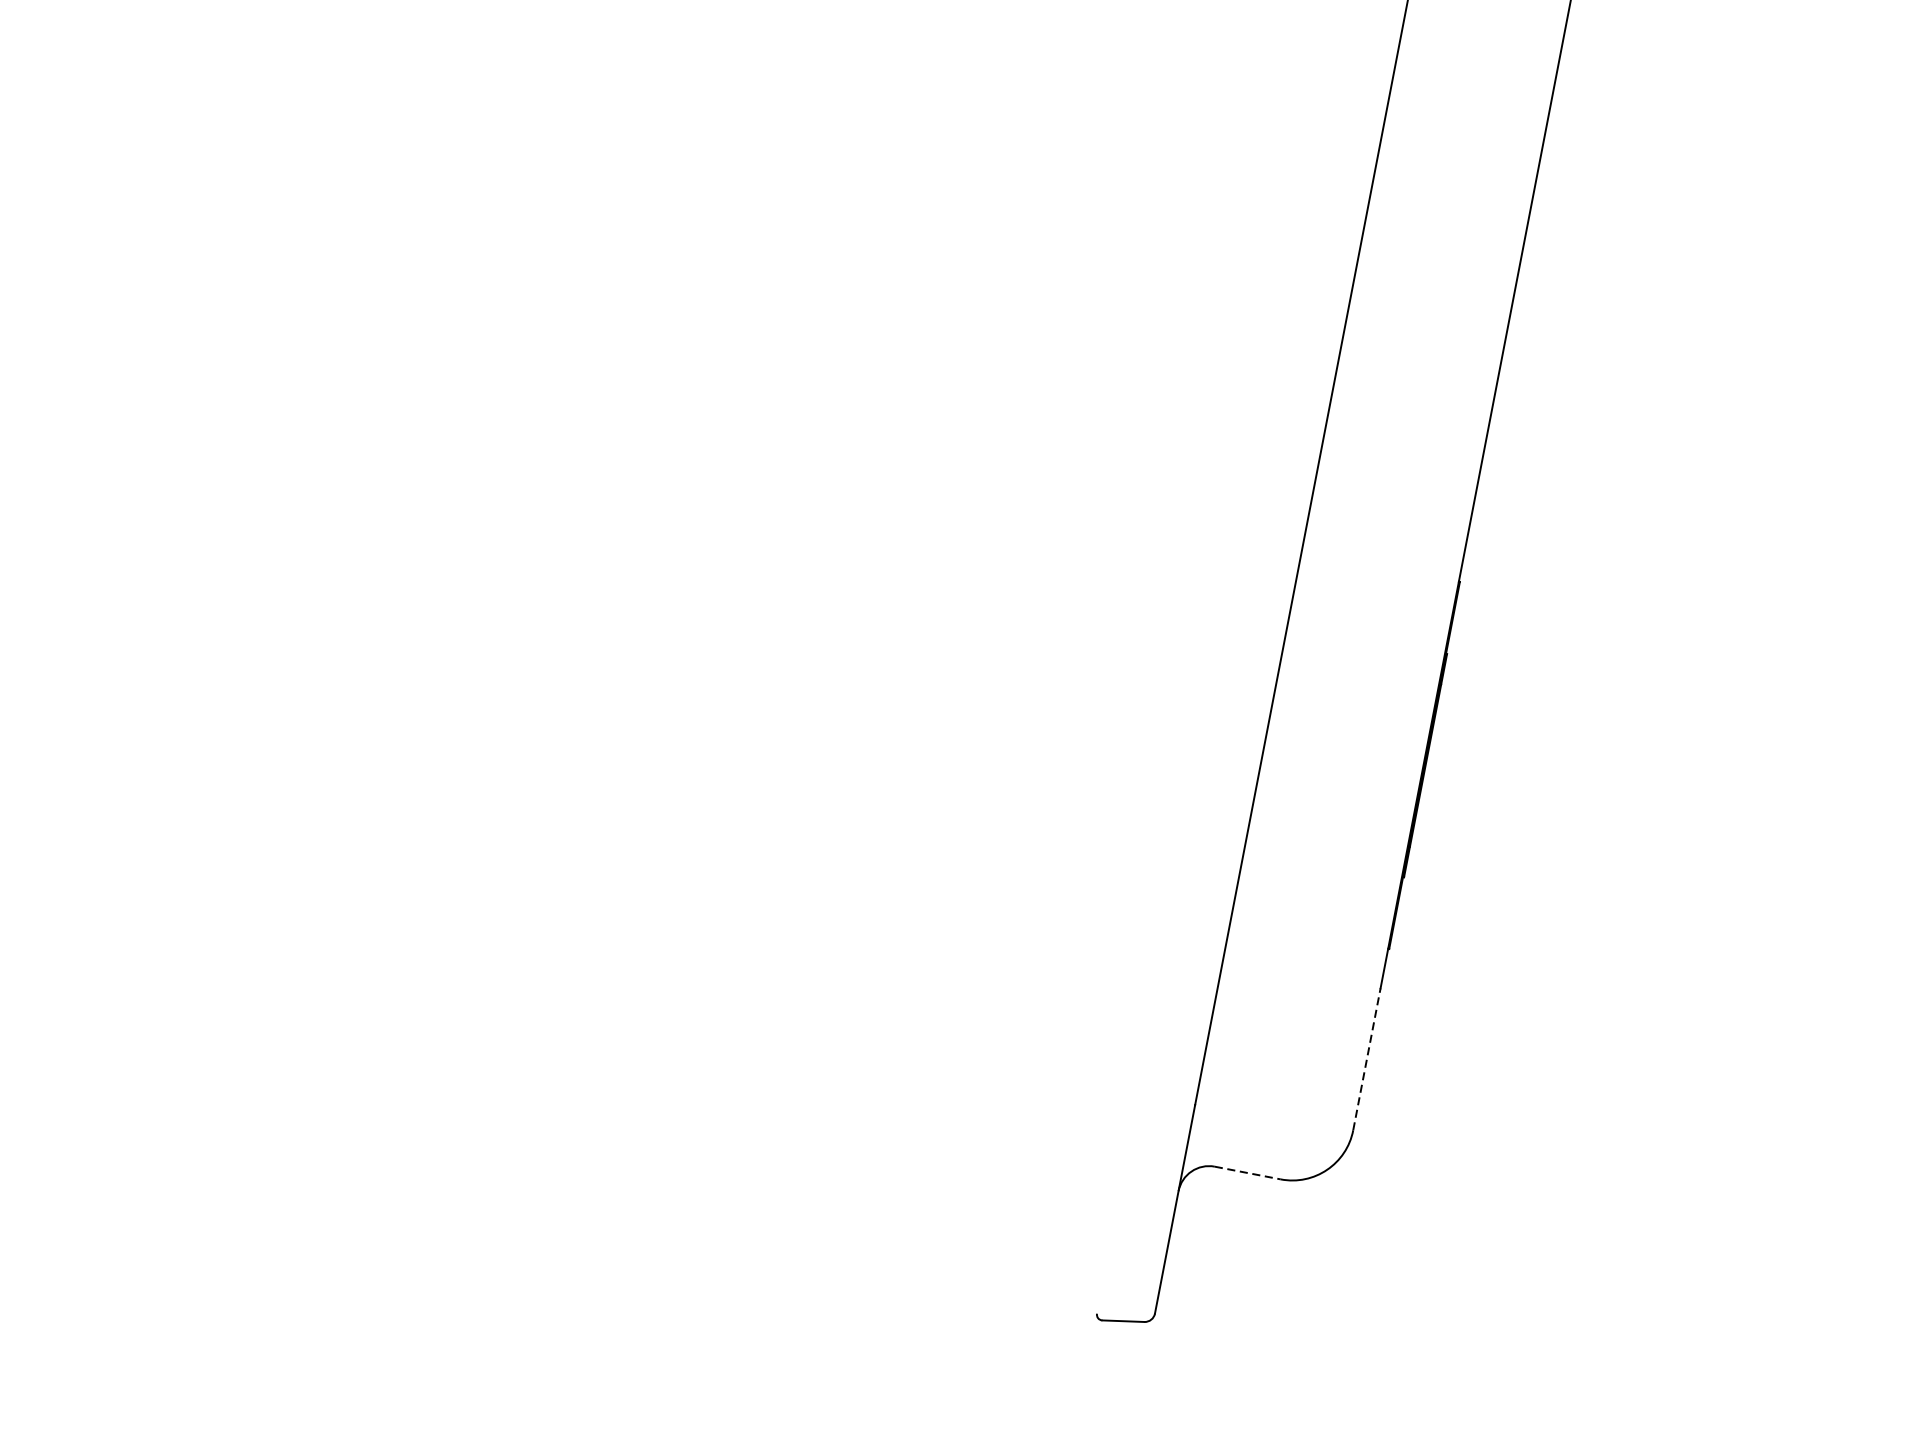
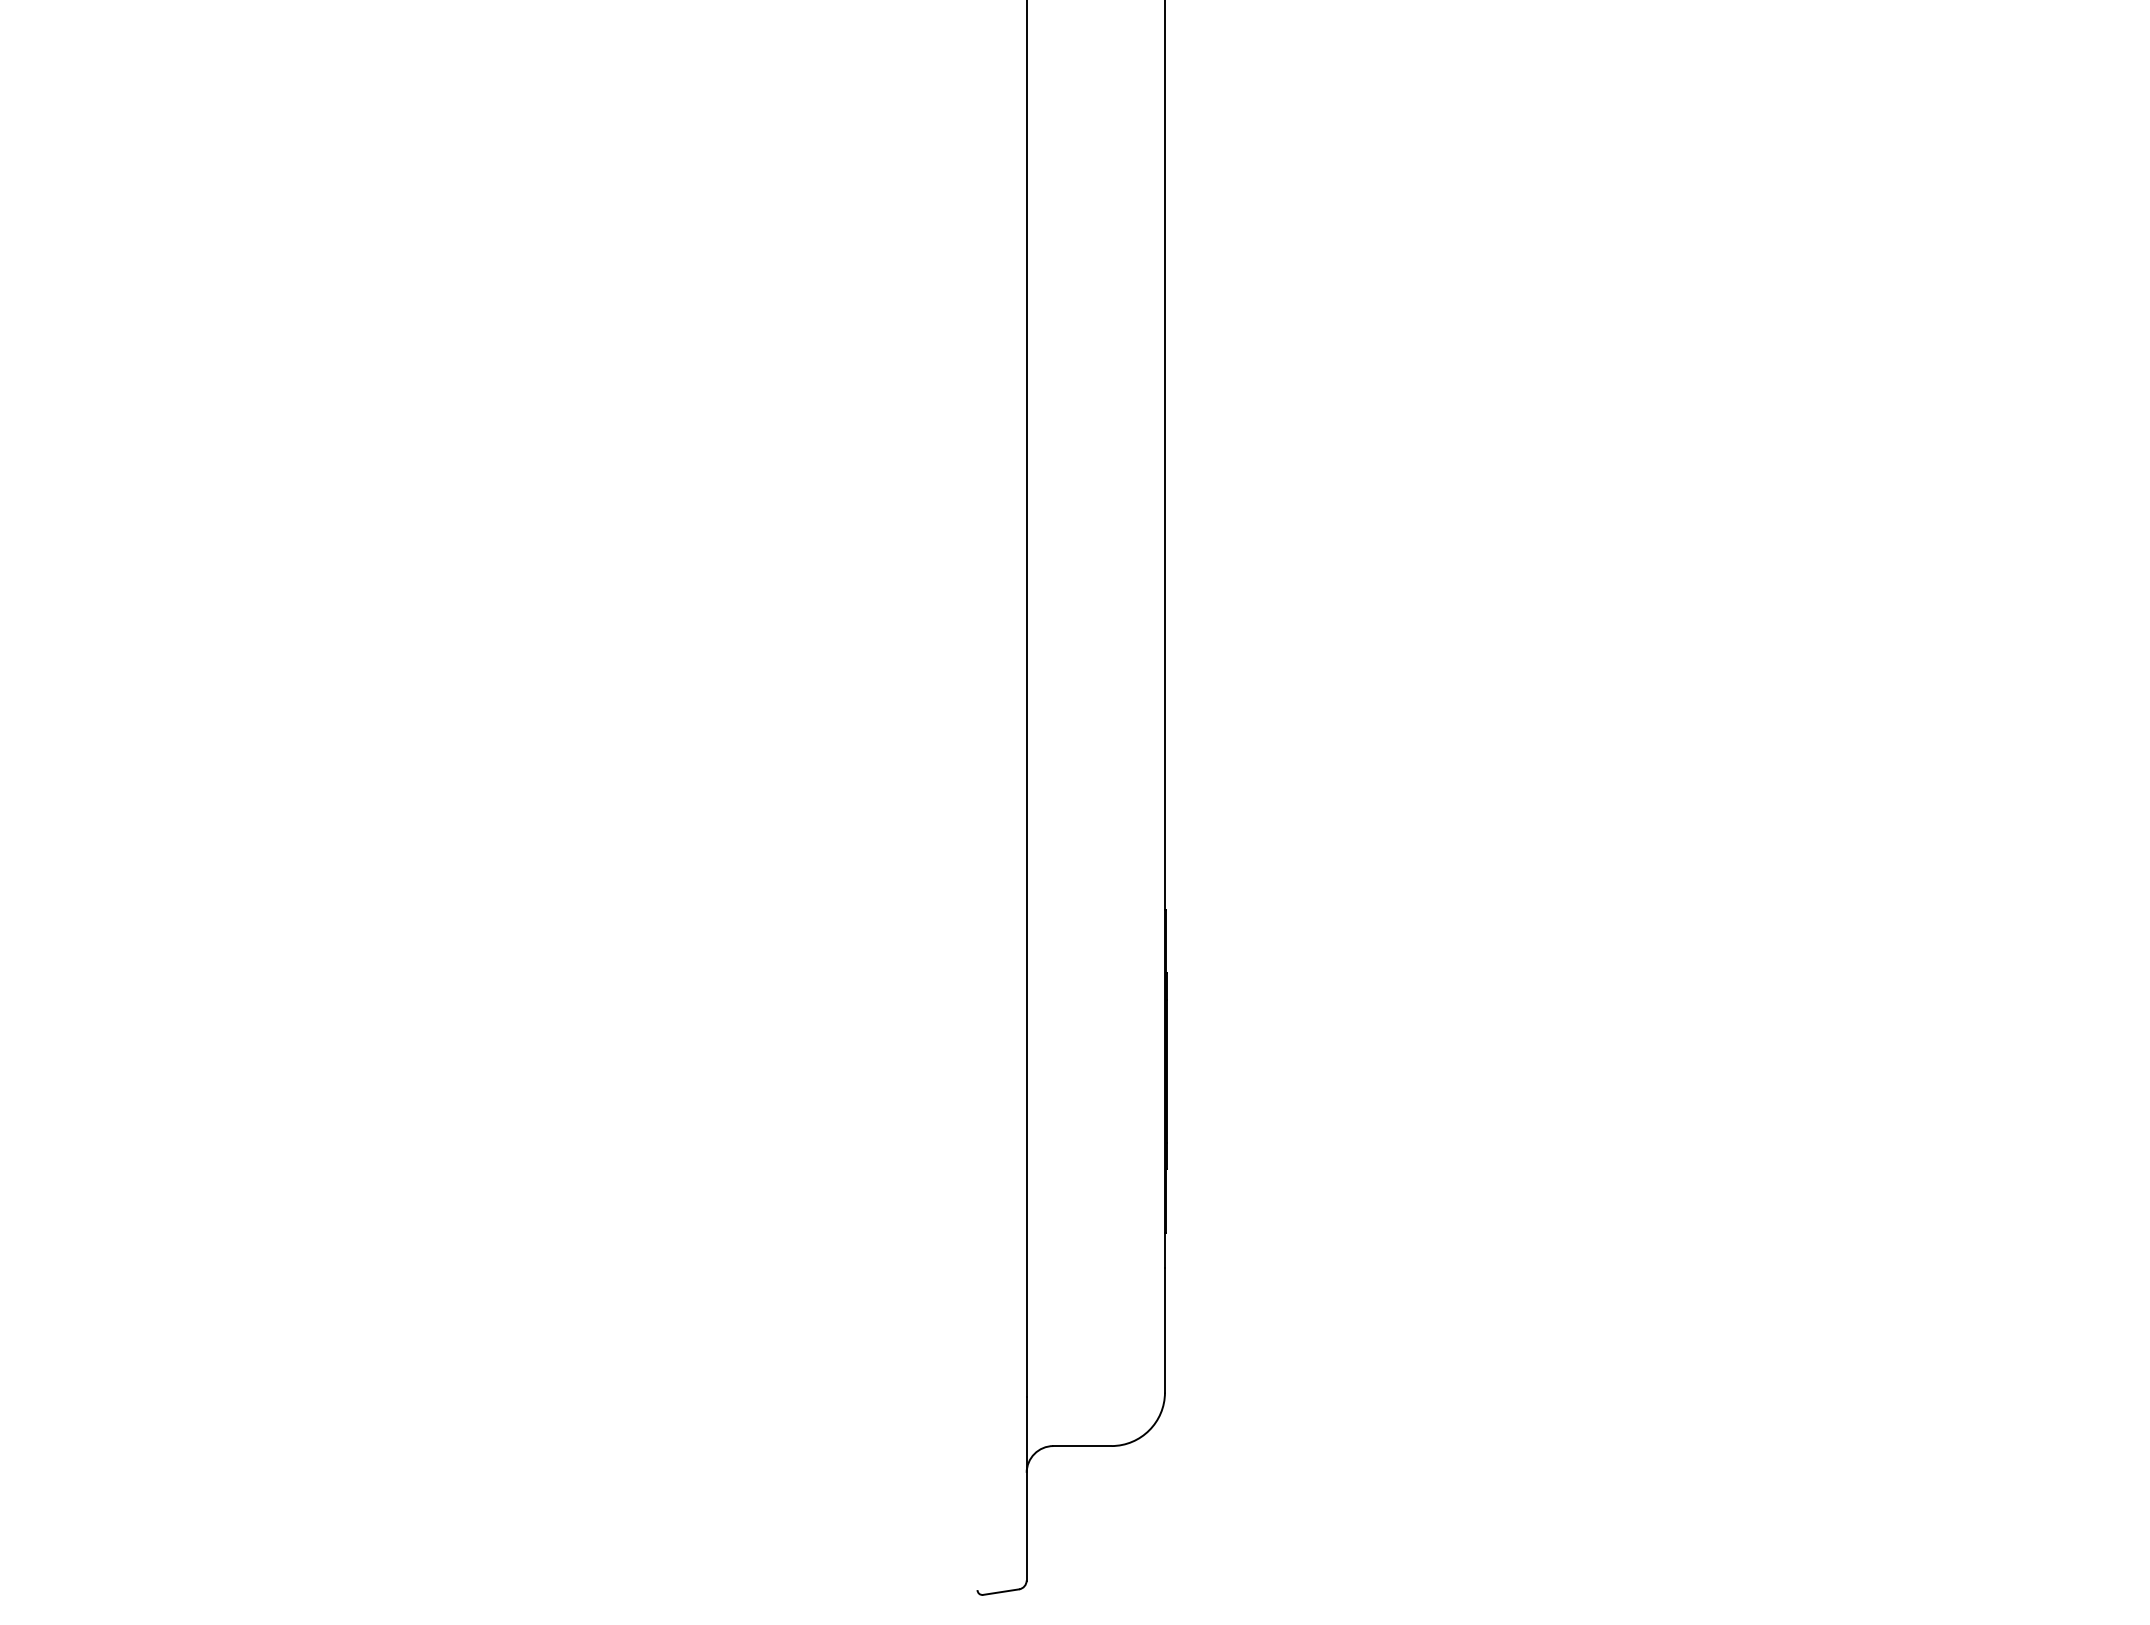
line: (1366, 1058) -> (1164, 1329), dashed -> solid
line: (1247, 1173) -> (1082, 1446), dashed -> solid

